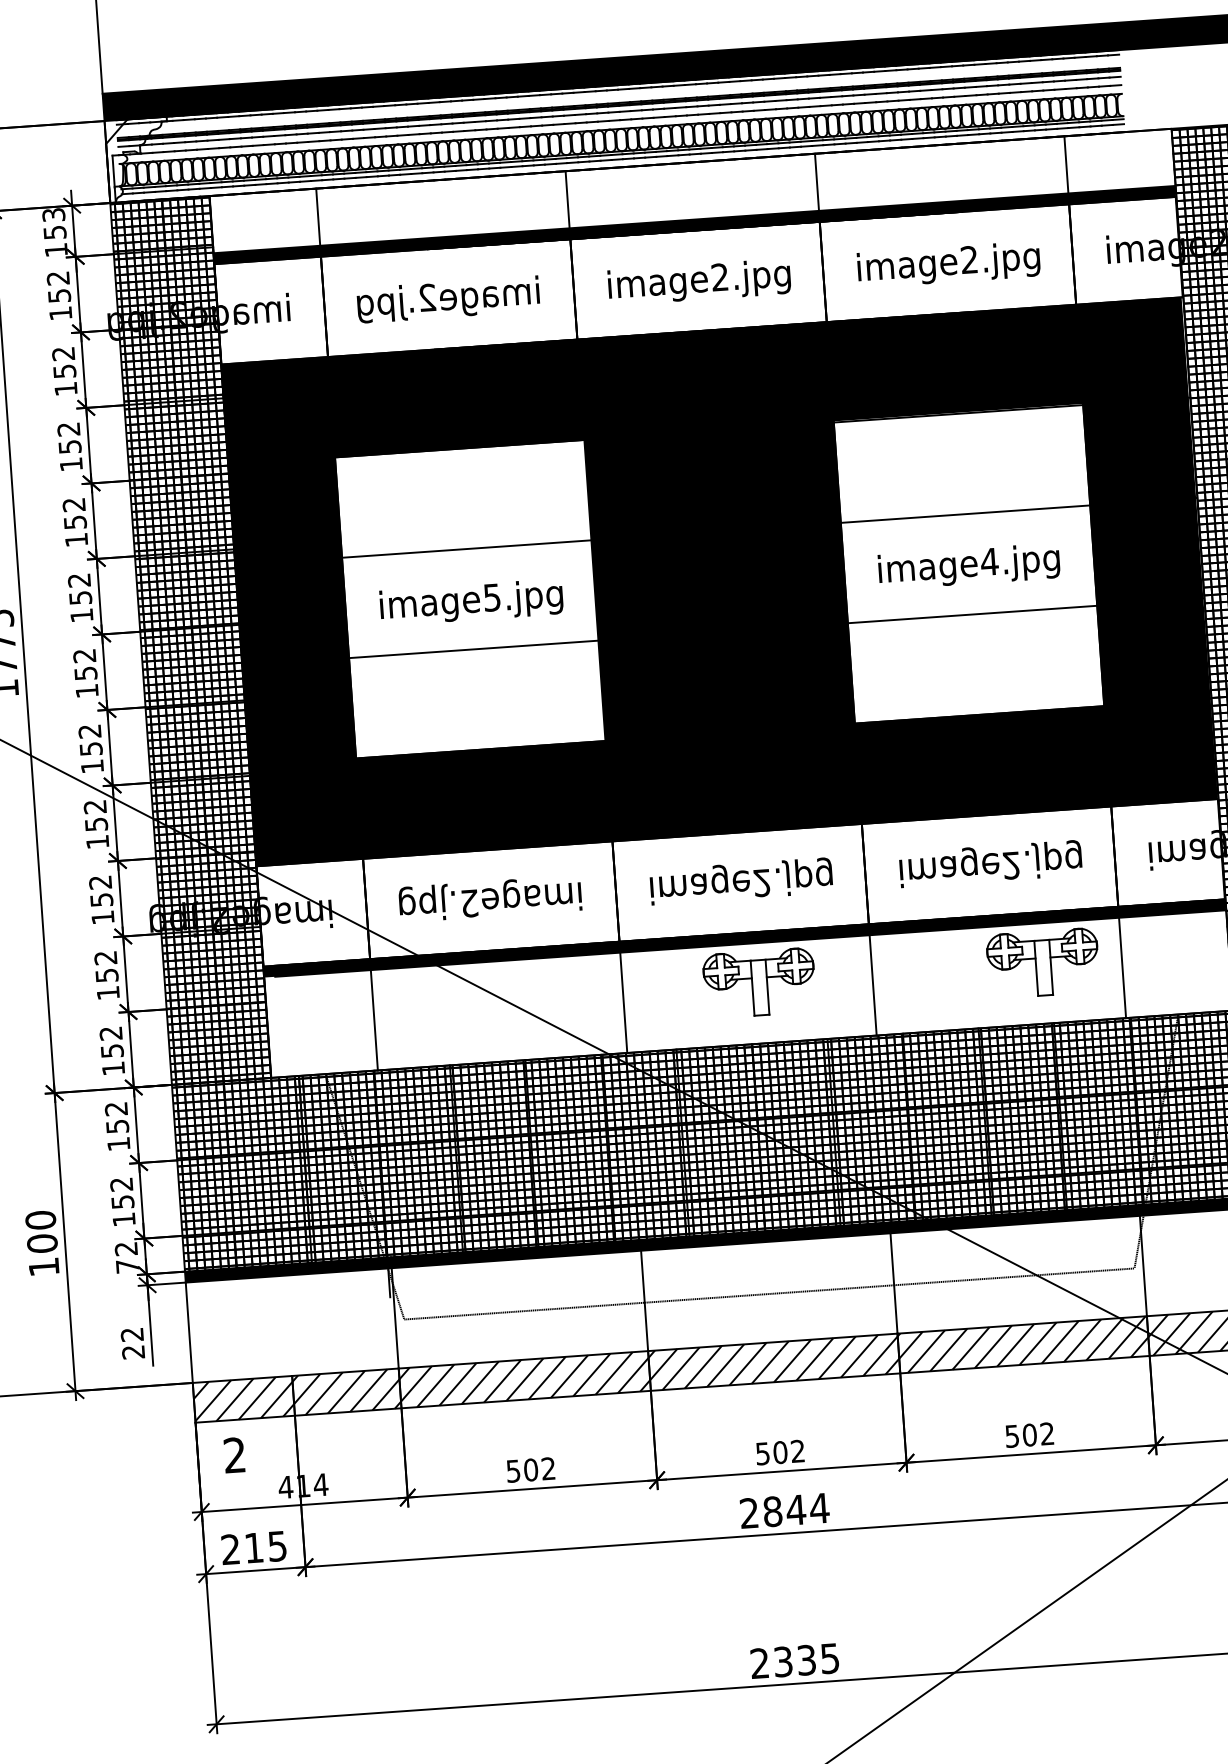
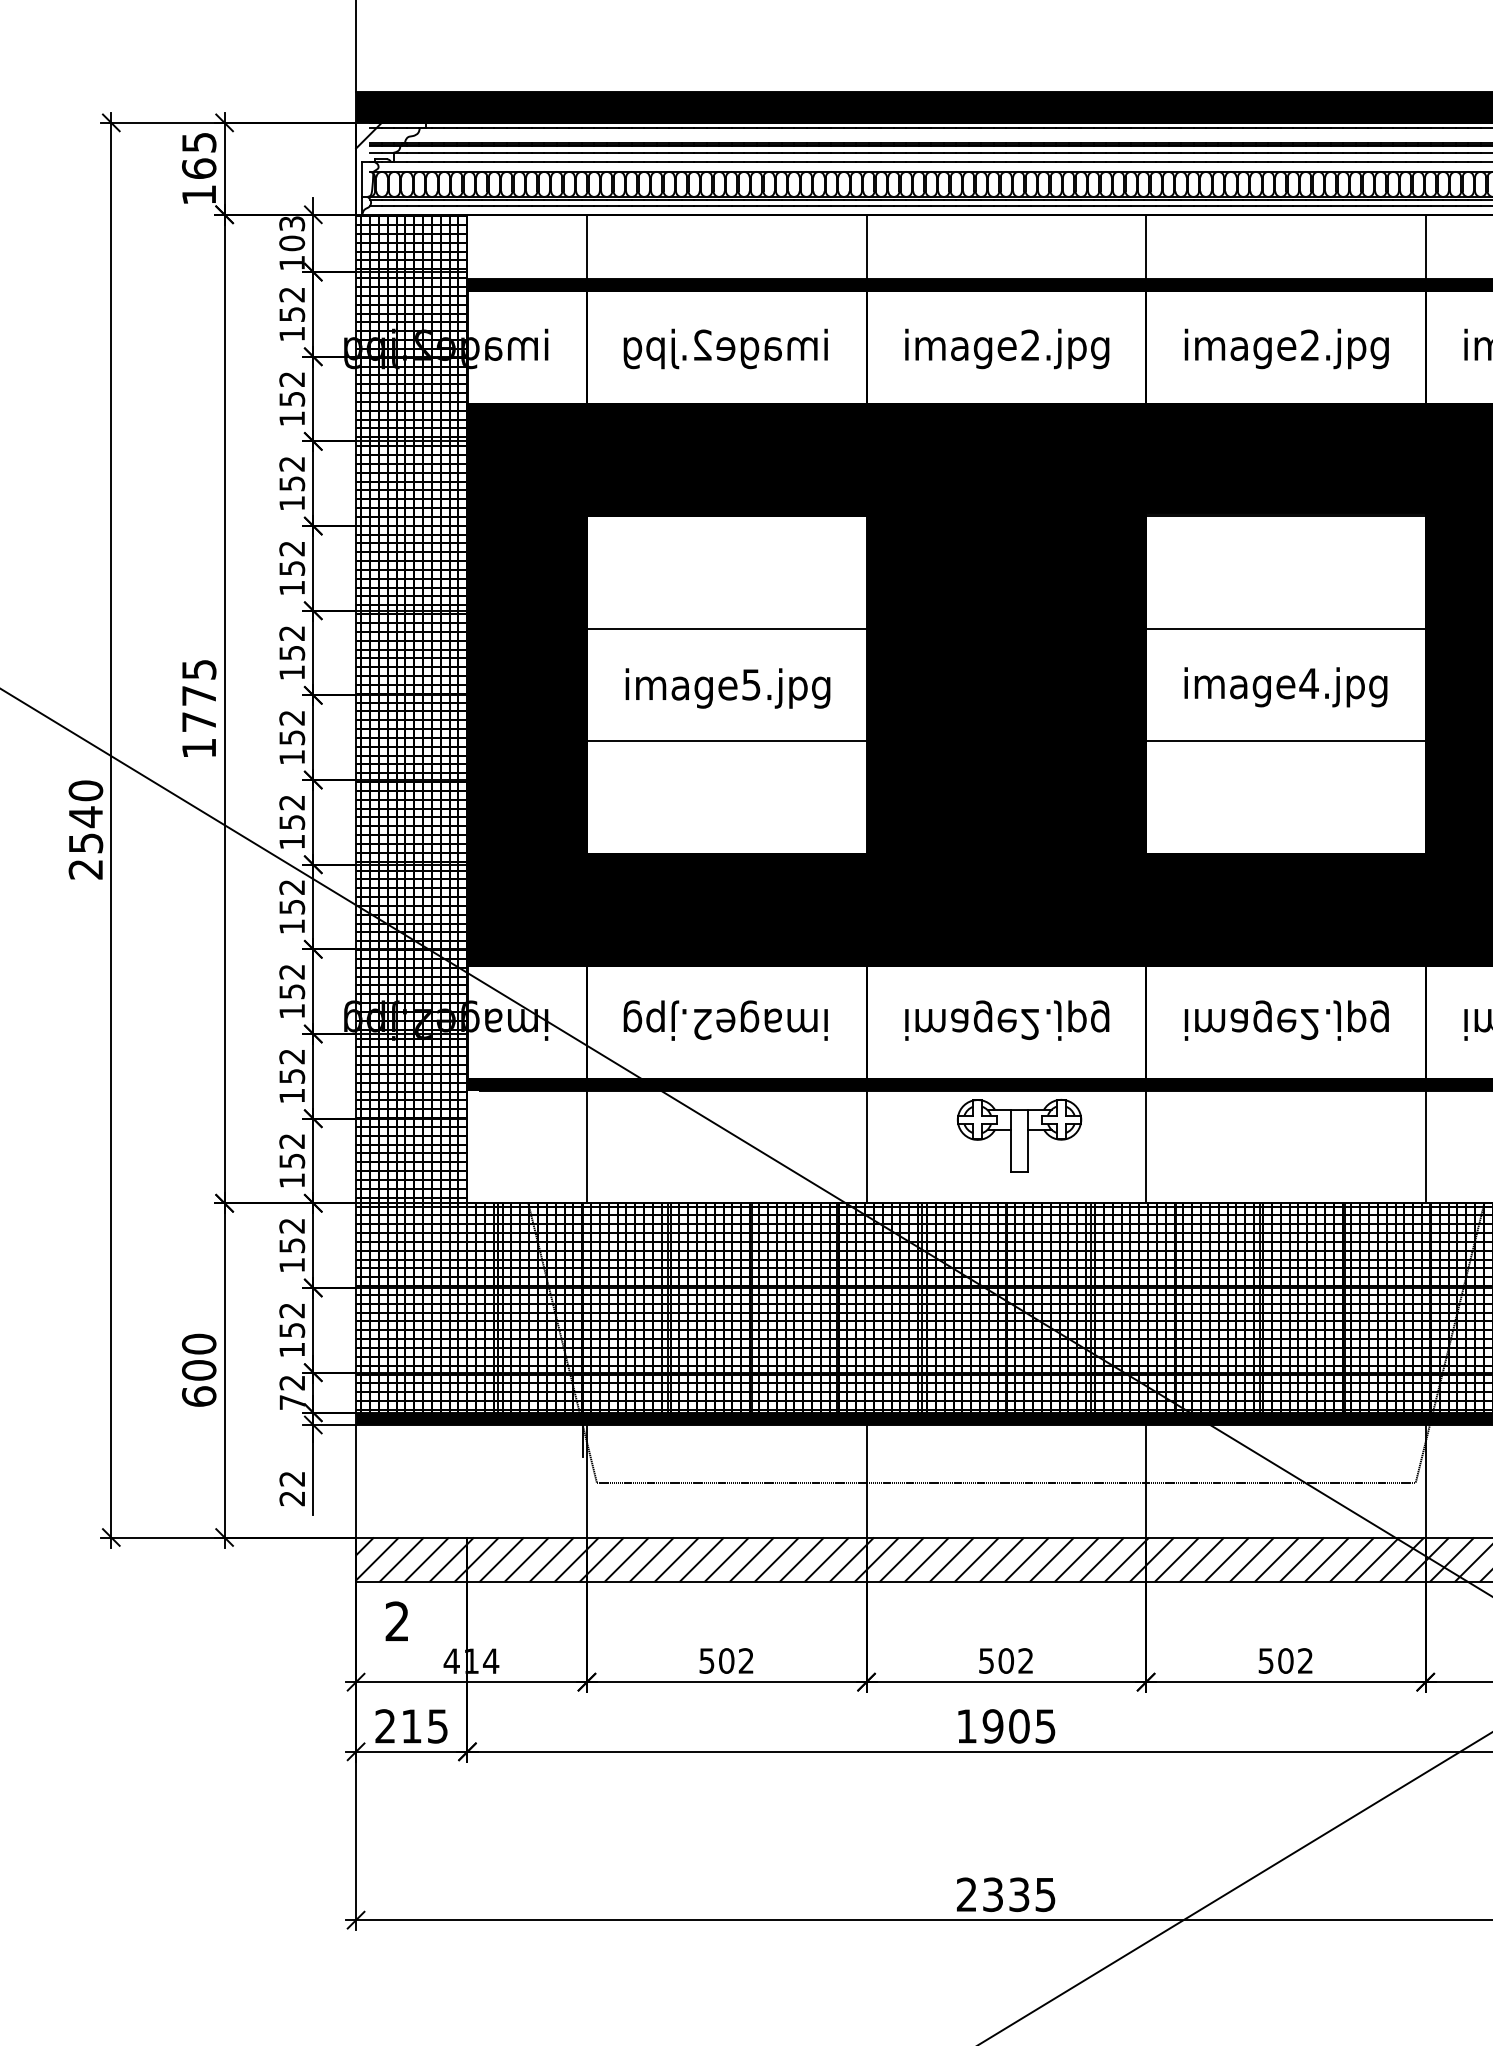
text: (55, 232) -> (292, 243), 153 -> 103
part: (1043, 963) -> (1337, 1135), removed
text: (44, 1266) -> (199, 1396), 100 -> 600
text: (784, 1510) -> (1006, 1726), 2844 -> 1905

